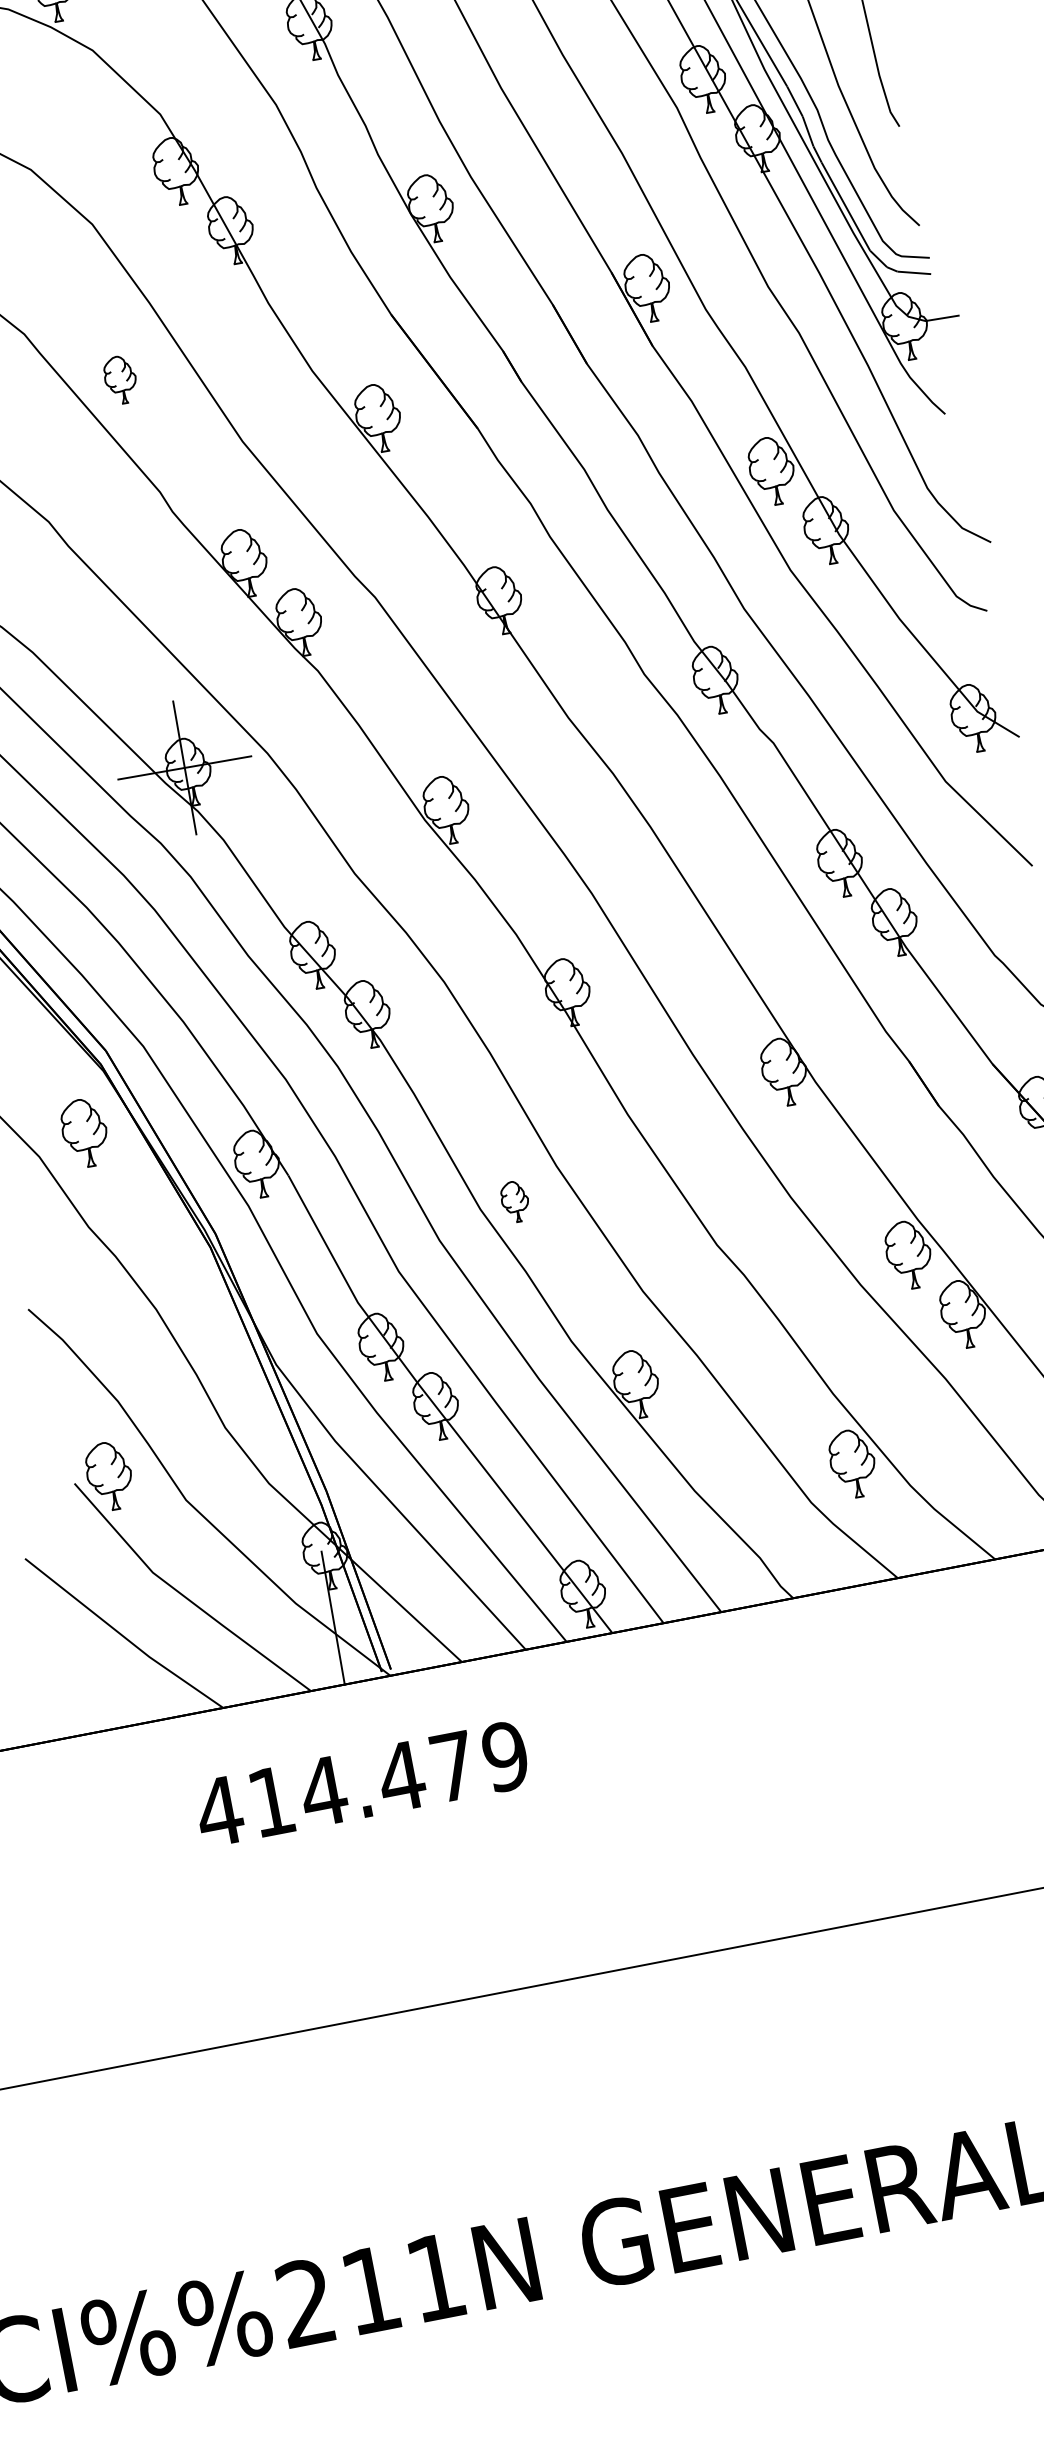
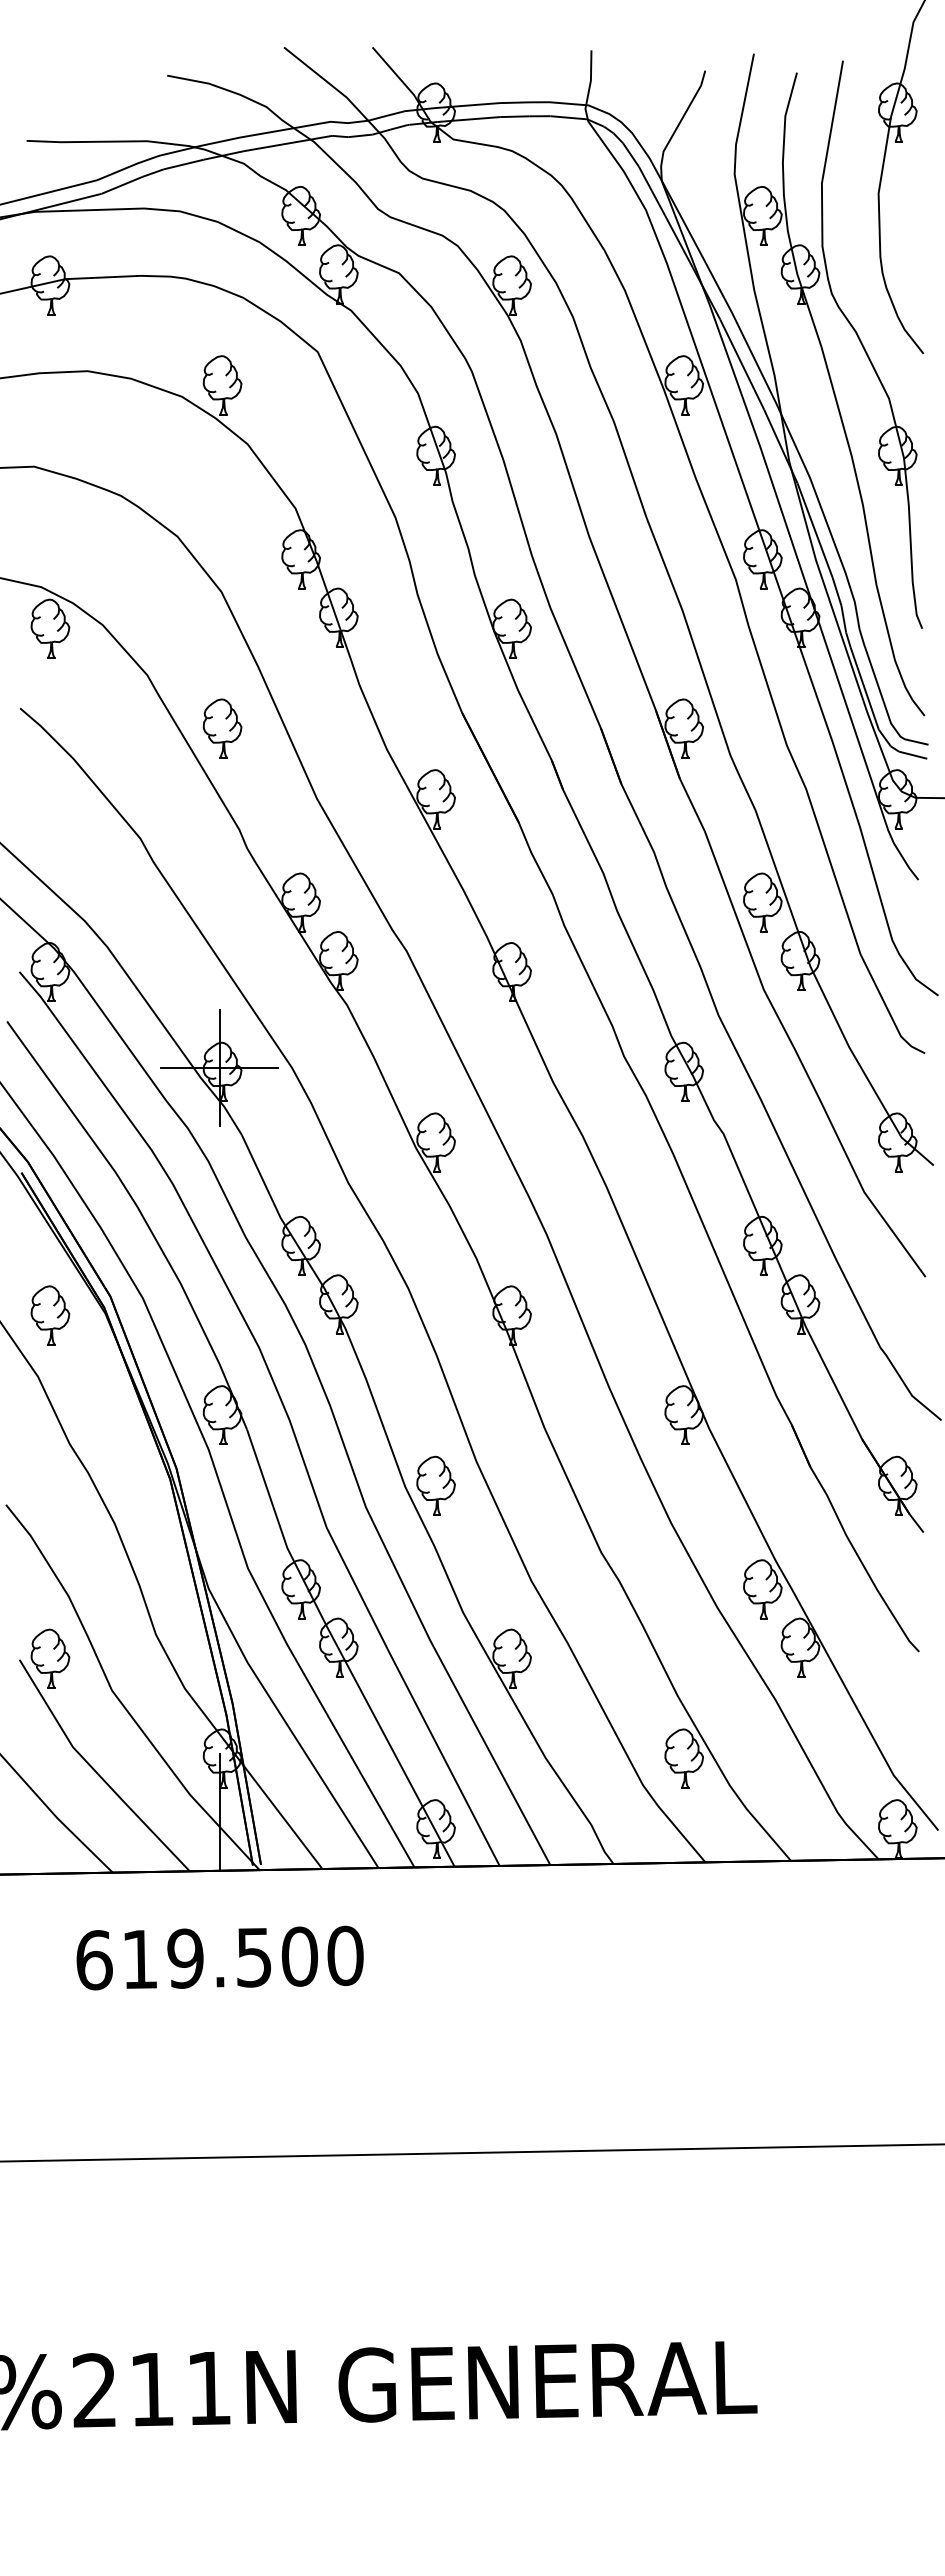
part: (120, 379) -> (222, 728), size x1.43
part: (85, 1133) -> (50, 1315), moved
part: (514, 1201) -> (435, 1485), size x1.67
text: (362, 1783) -> (219, 1957), 414.479 -> 619.500

